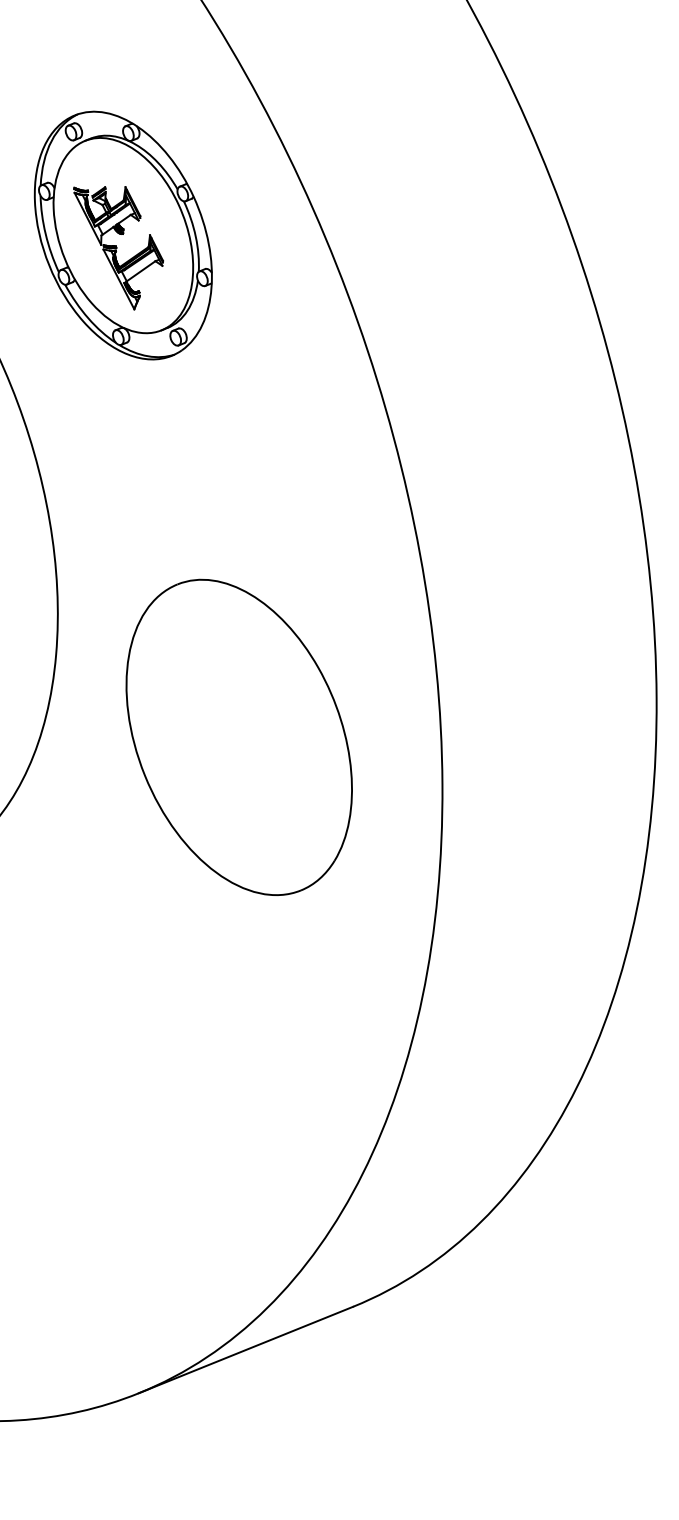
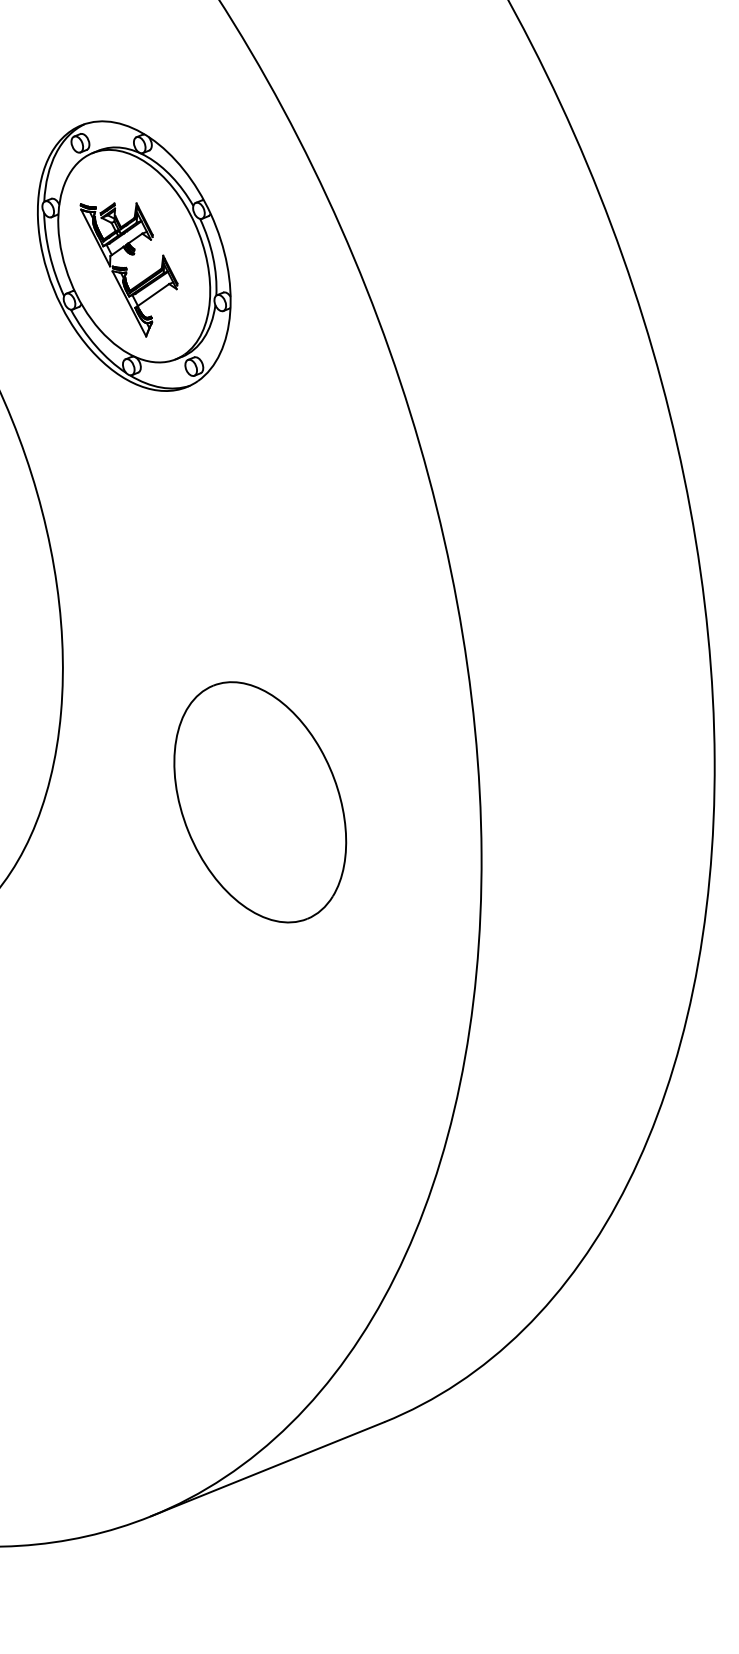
part: (238, 736) -> (259, 801), size x0.7

